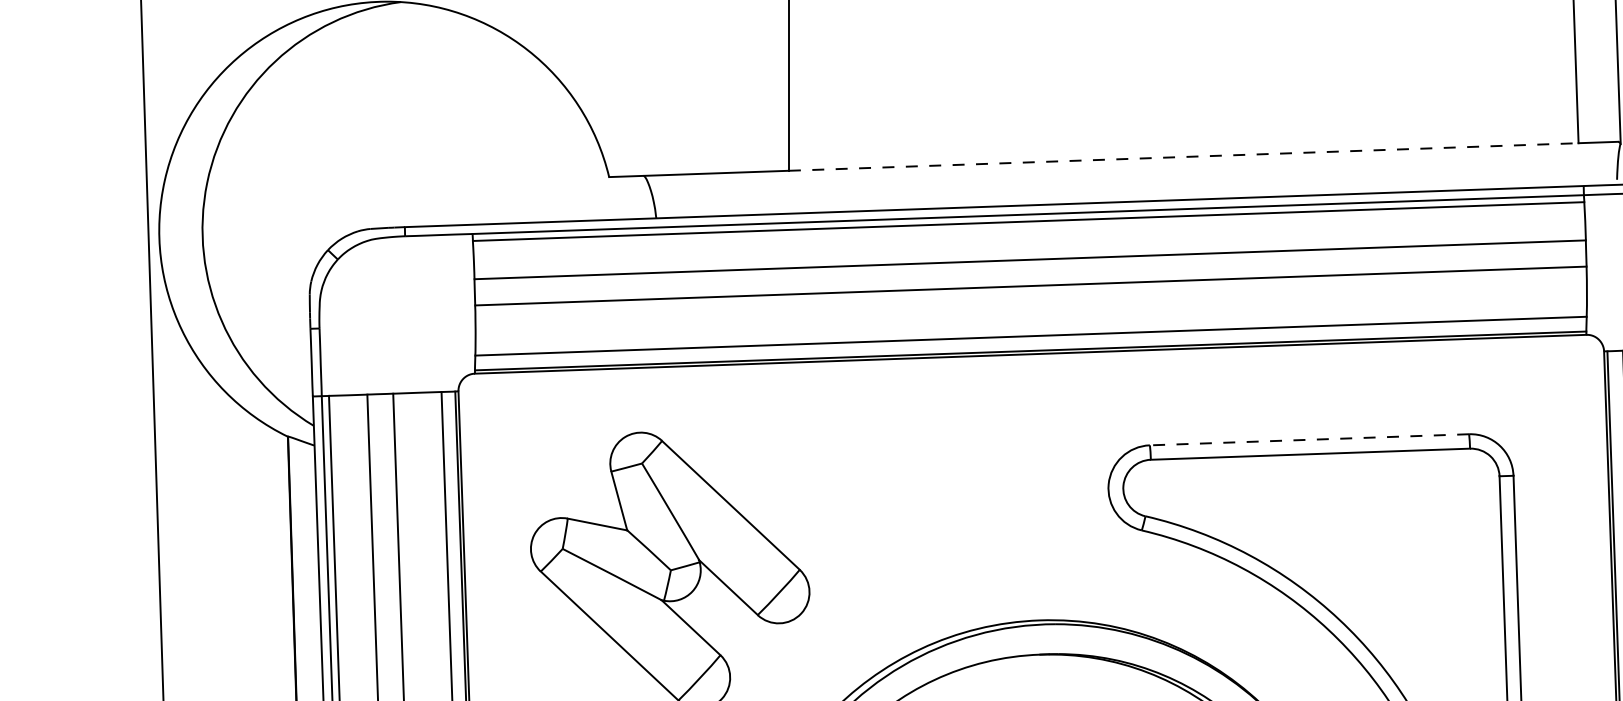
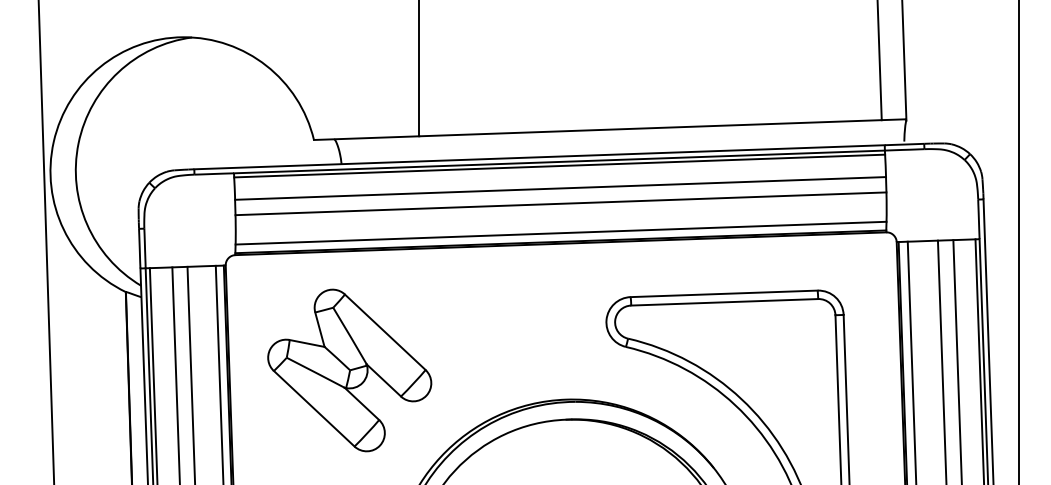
line: (1185, 157) -> (651, 128), dashed -> solid
line: (1310, 439) -> (724, 293), dashed -> solid

